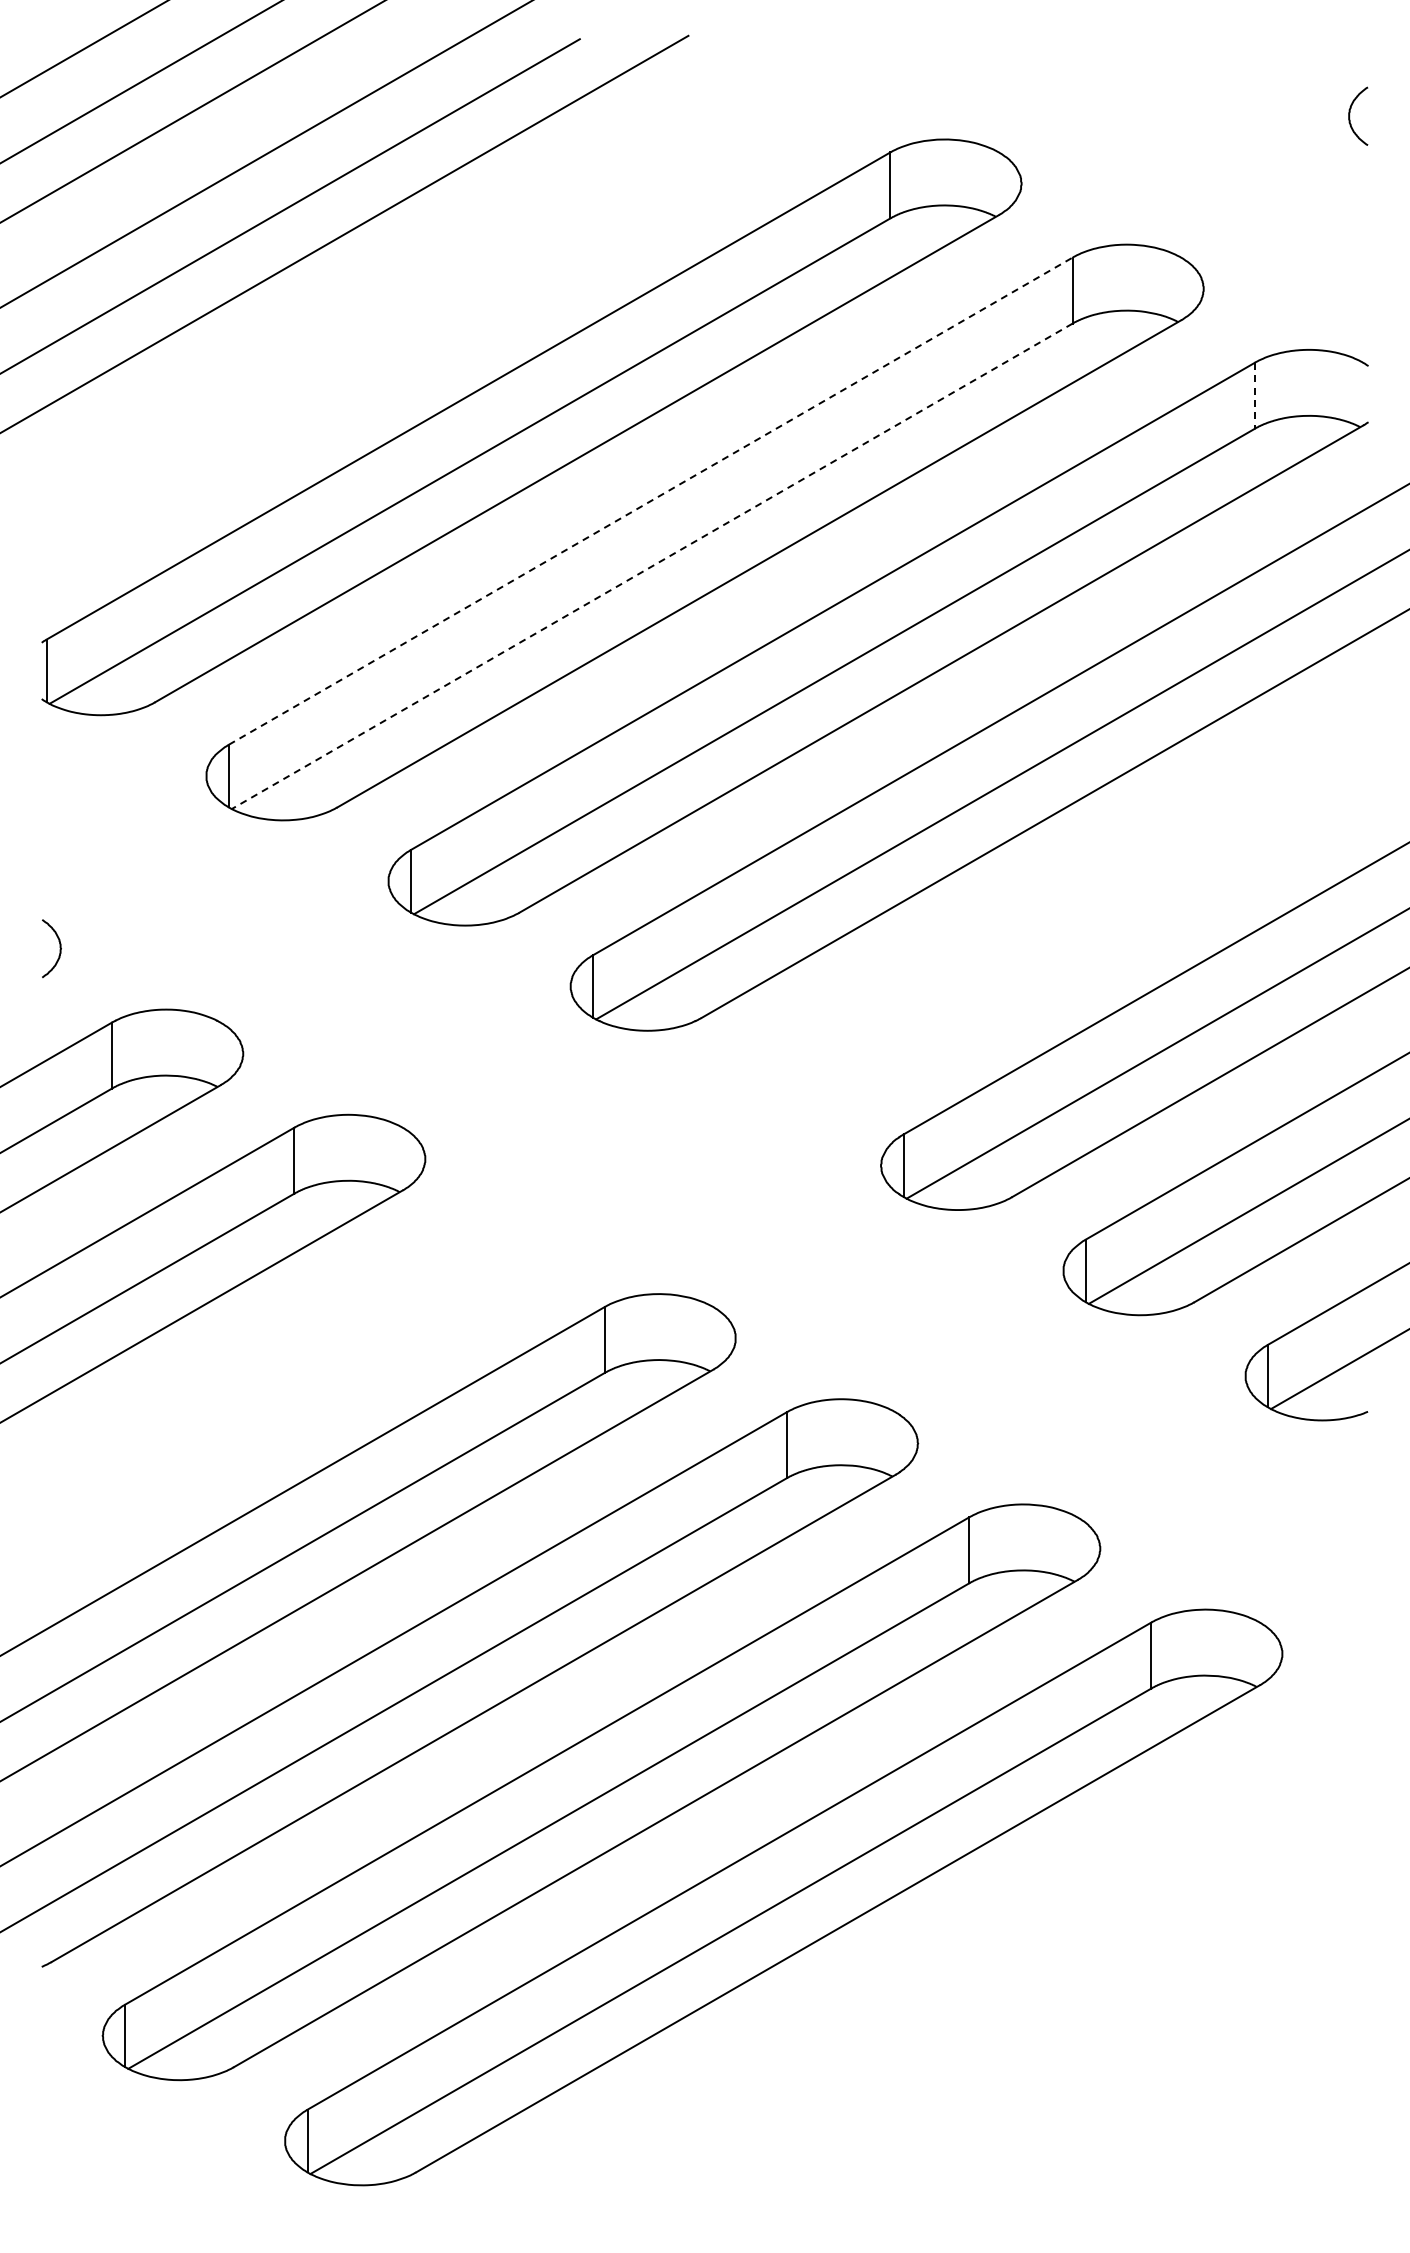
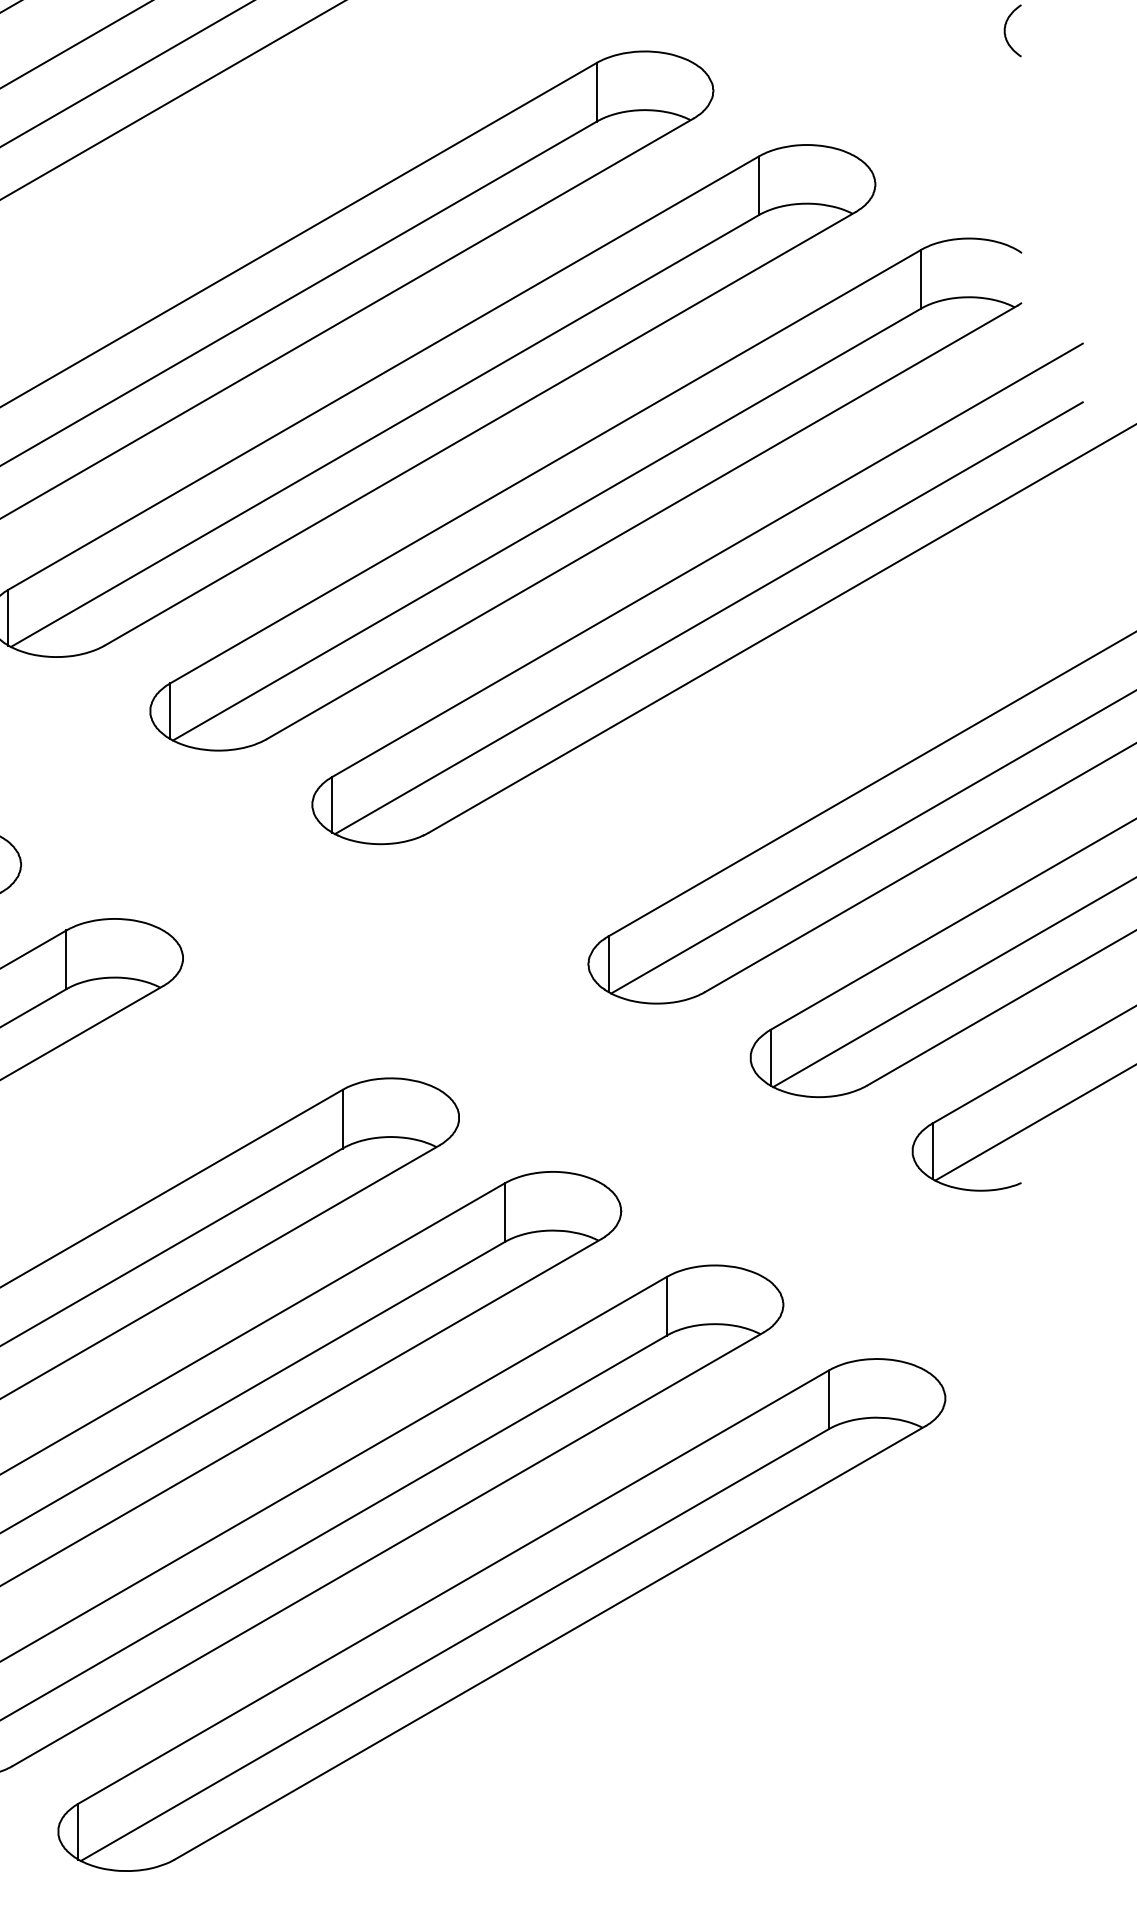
line: (1254, 395) -> (920, 279), dashed -> solid
line: (651, 500) -> (384, 372), dashed -> solid
line: (651, 566) -> (384, 431), dashed -> solid

